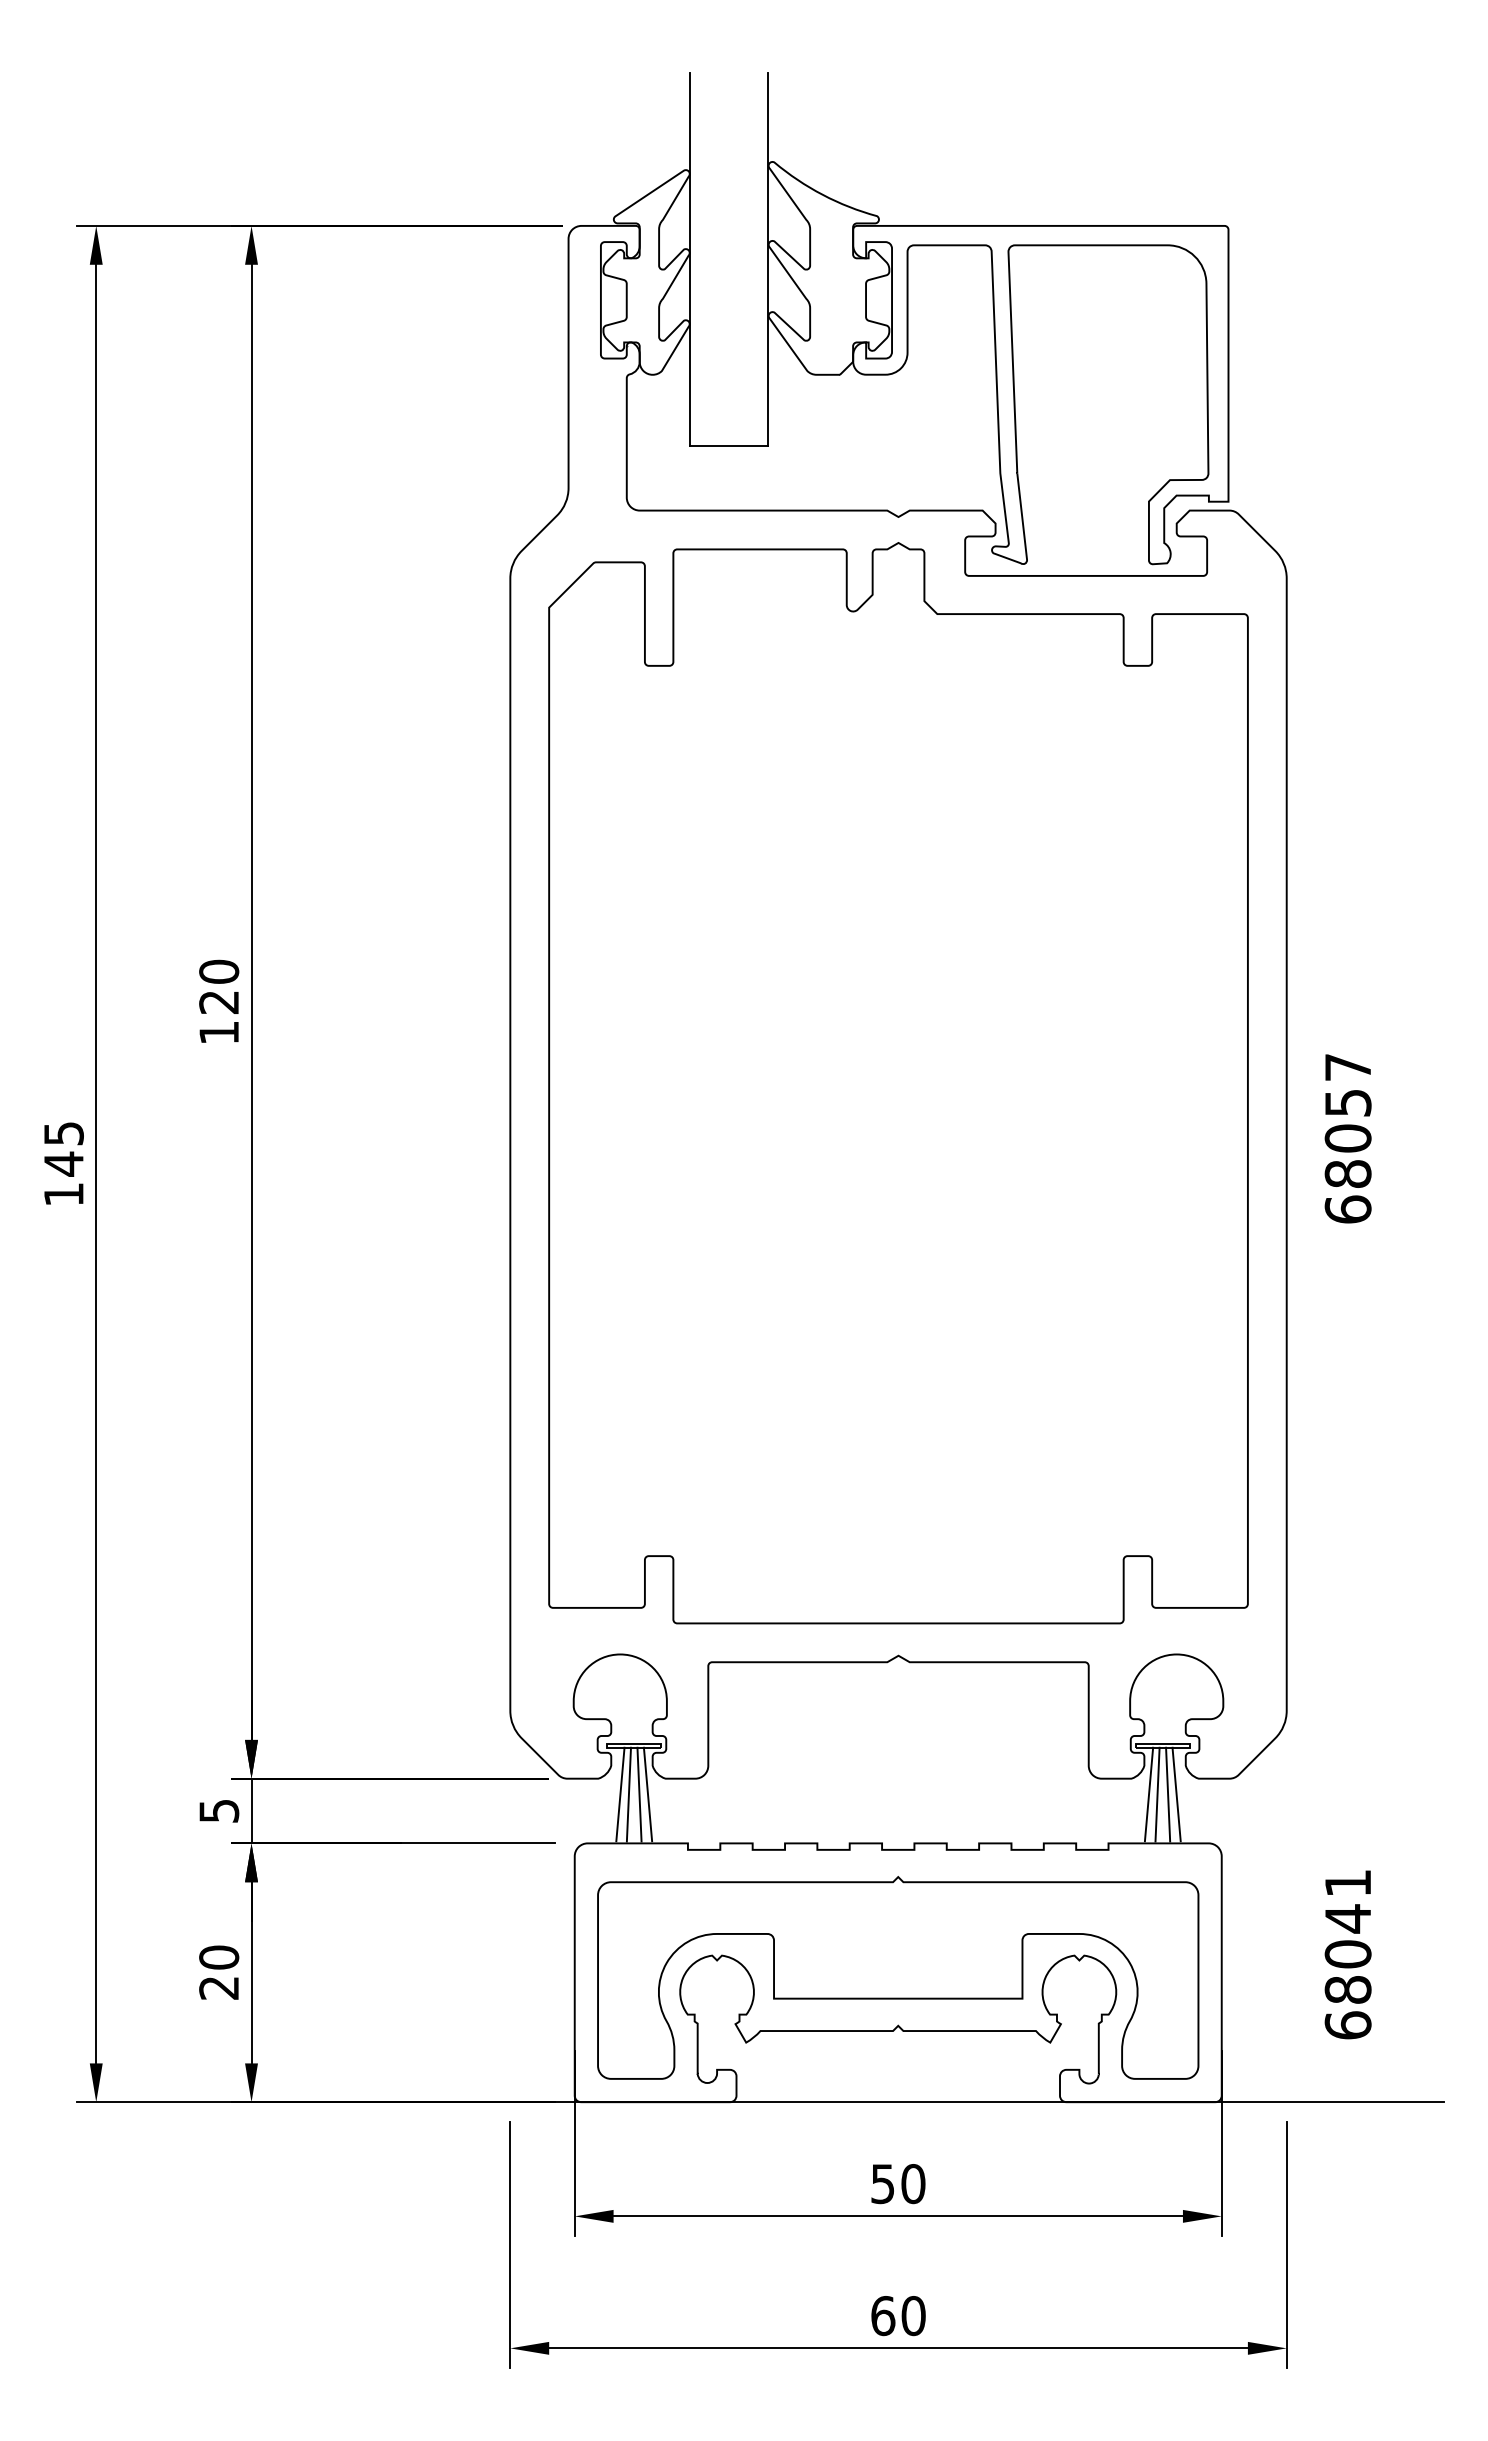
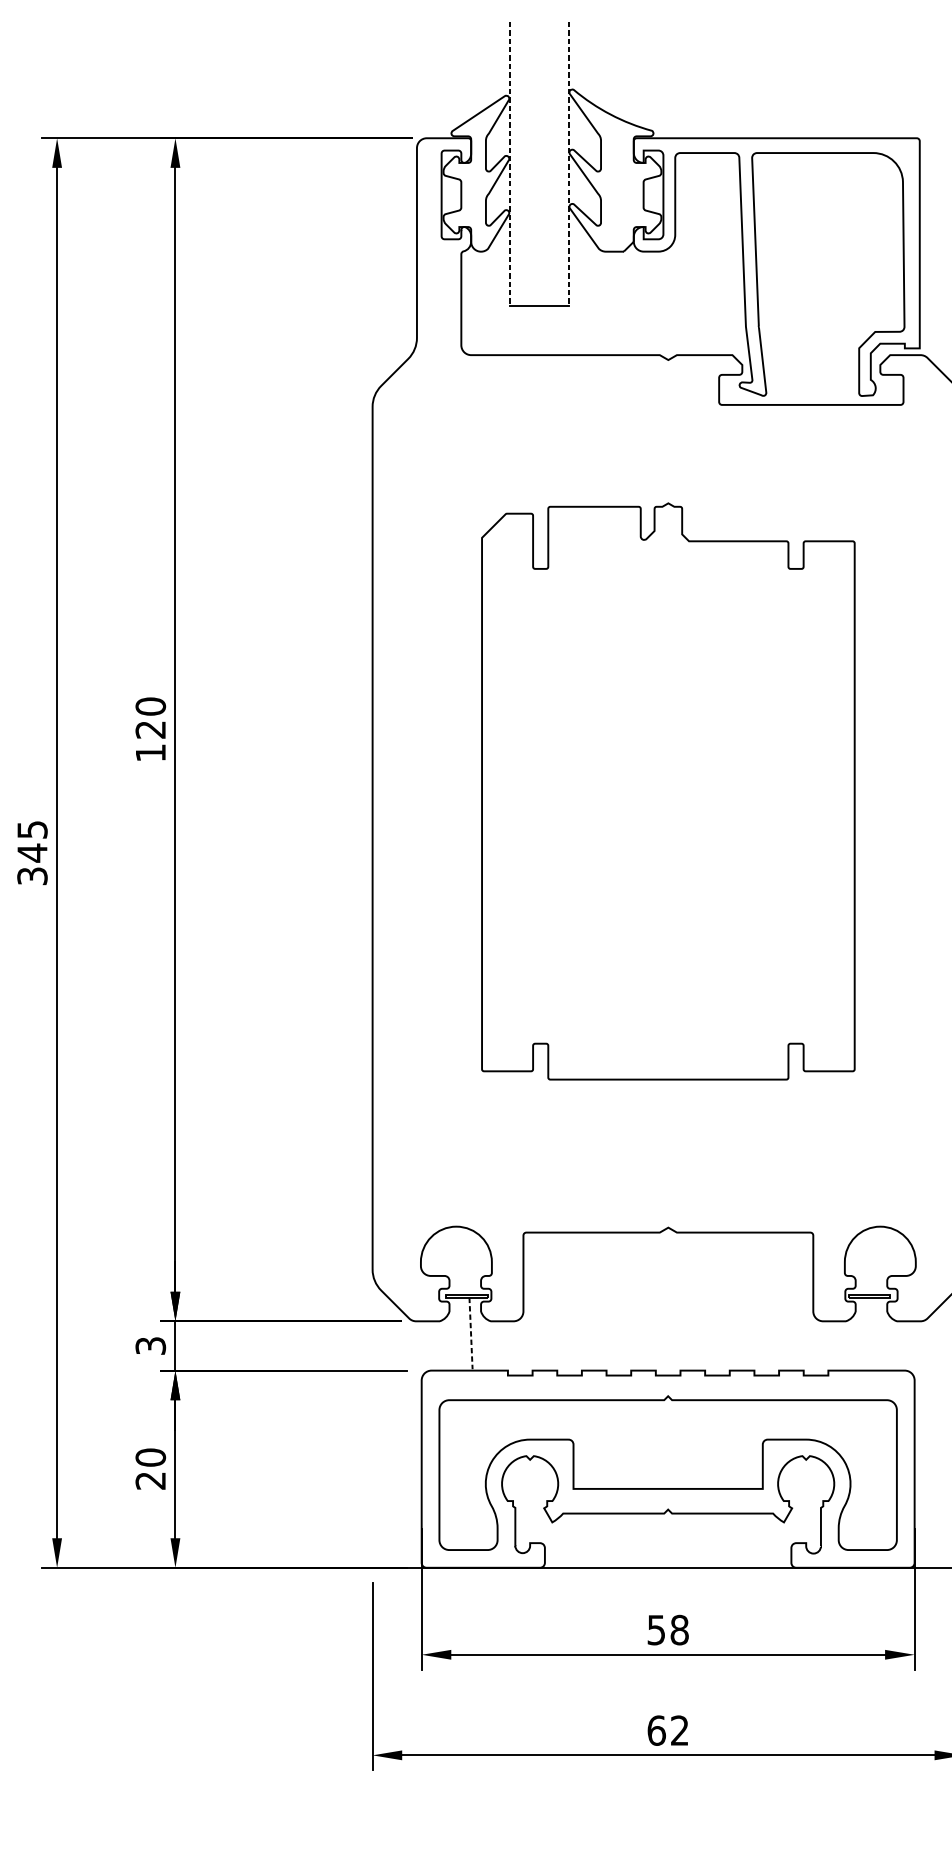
line: (690, 260) -> (509, 164), solid -> dashed
line: (767, 260) -> (568, 164), solid -> dashed
part: (898, 1083) -> (668, 791), size x0.7
text: (63, 1194) -> (32, 876), 145 -> 345
line: (620, 1794) -> (456, 1333), removed
line: (628, 1794) -> (462, 1333), removed
line: (639, 1794) -> (471, 1333), solid -> dashed
line: (647, 1794) -> (477, 1333), removed
line: (1148, 1794) -> (858, 1333), removed
line: (1157, 1794) -> (865, 1333), removed
line: (1168, 1794) -> (874, 1333), removed
line: (1176, 1794) -> (880, 1333), removed
text: (218, 1810) -> (150, 1345), 5 -> 3
text: (913, 2183) -> (679, 1629), 50 -> 58
text: (913, 2316) -> (679, 1731), 60 -> 62

